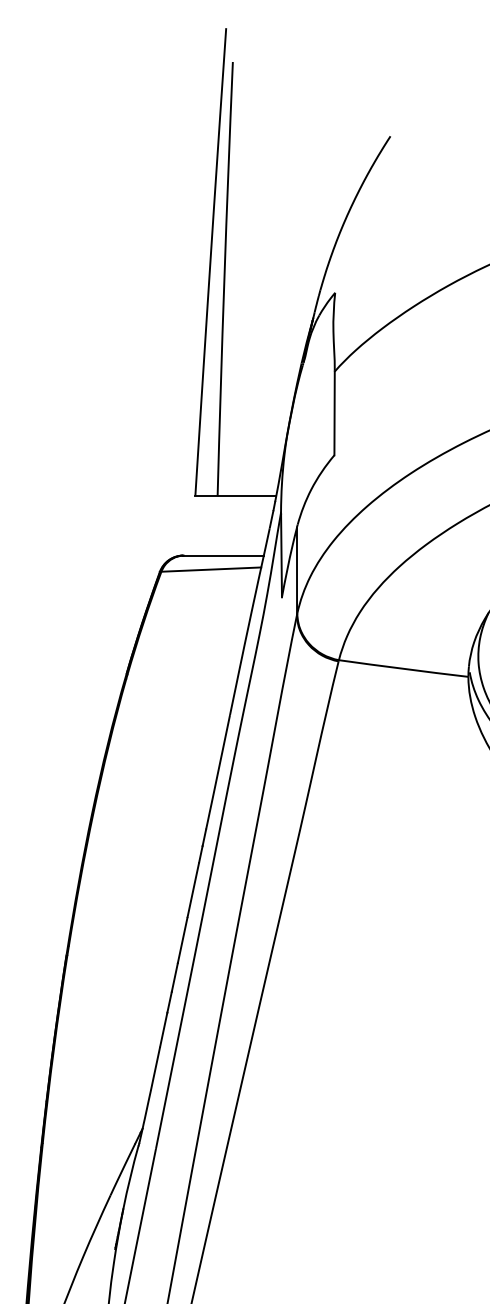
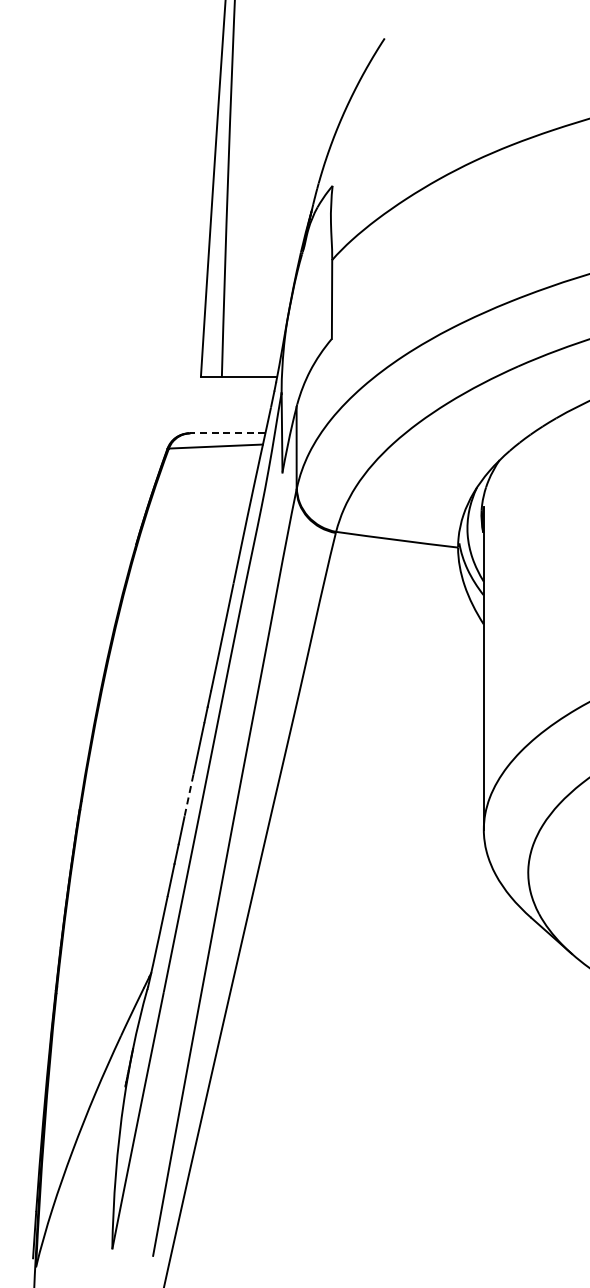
line: (223, 555) -> (227, 433), solid -> dashed
line: (182, 940) -> (188, 795), solid -> dashed

